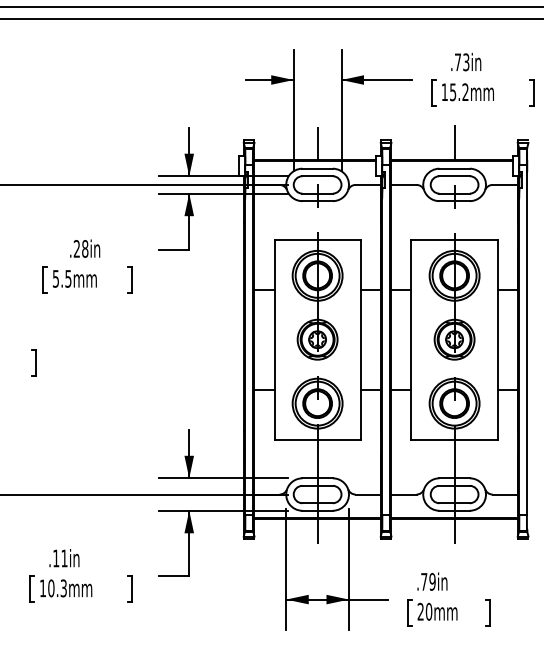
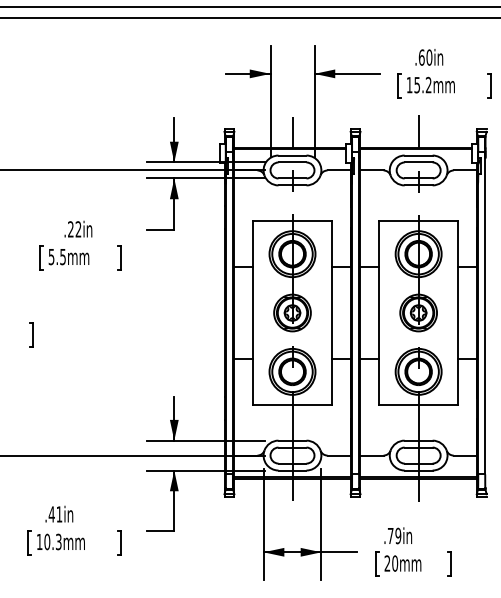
text: (461, 62) -> (424, 57), .73in -> .60in
text: (85, 248) -> (78, 229), .28in -> .22in
text: (55, 558) -> (51, 514), .11in -> .41in

